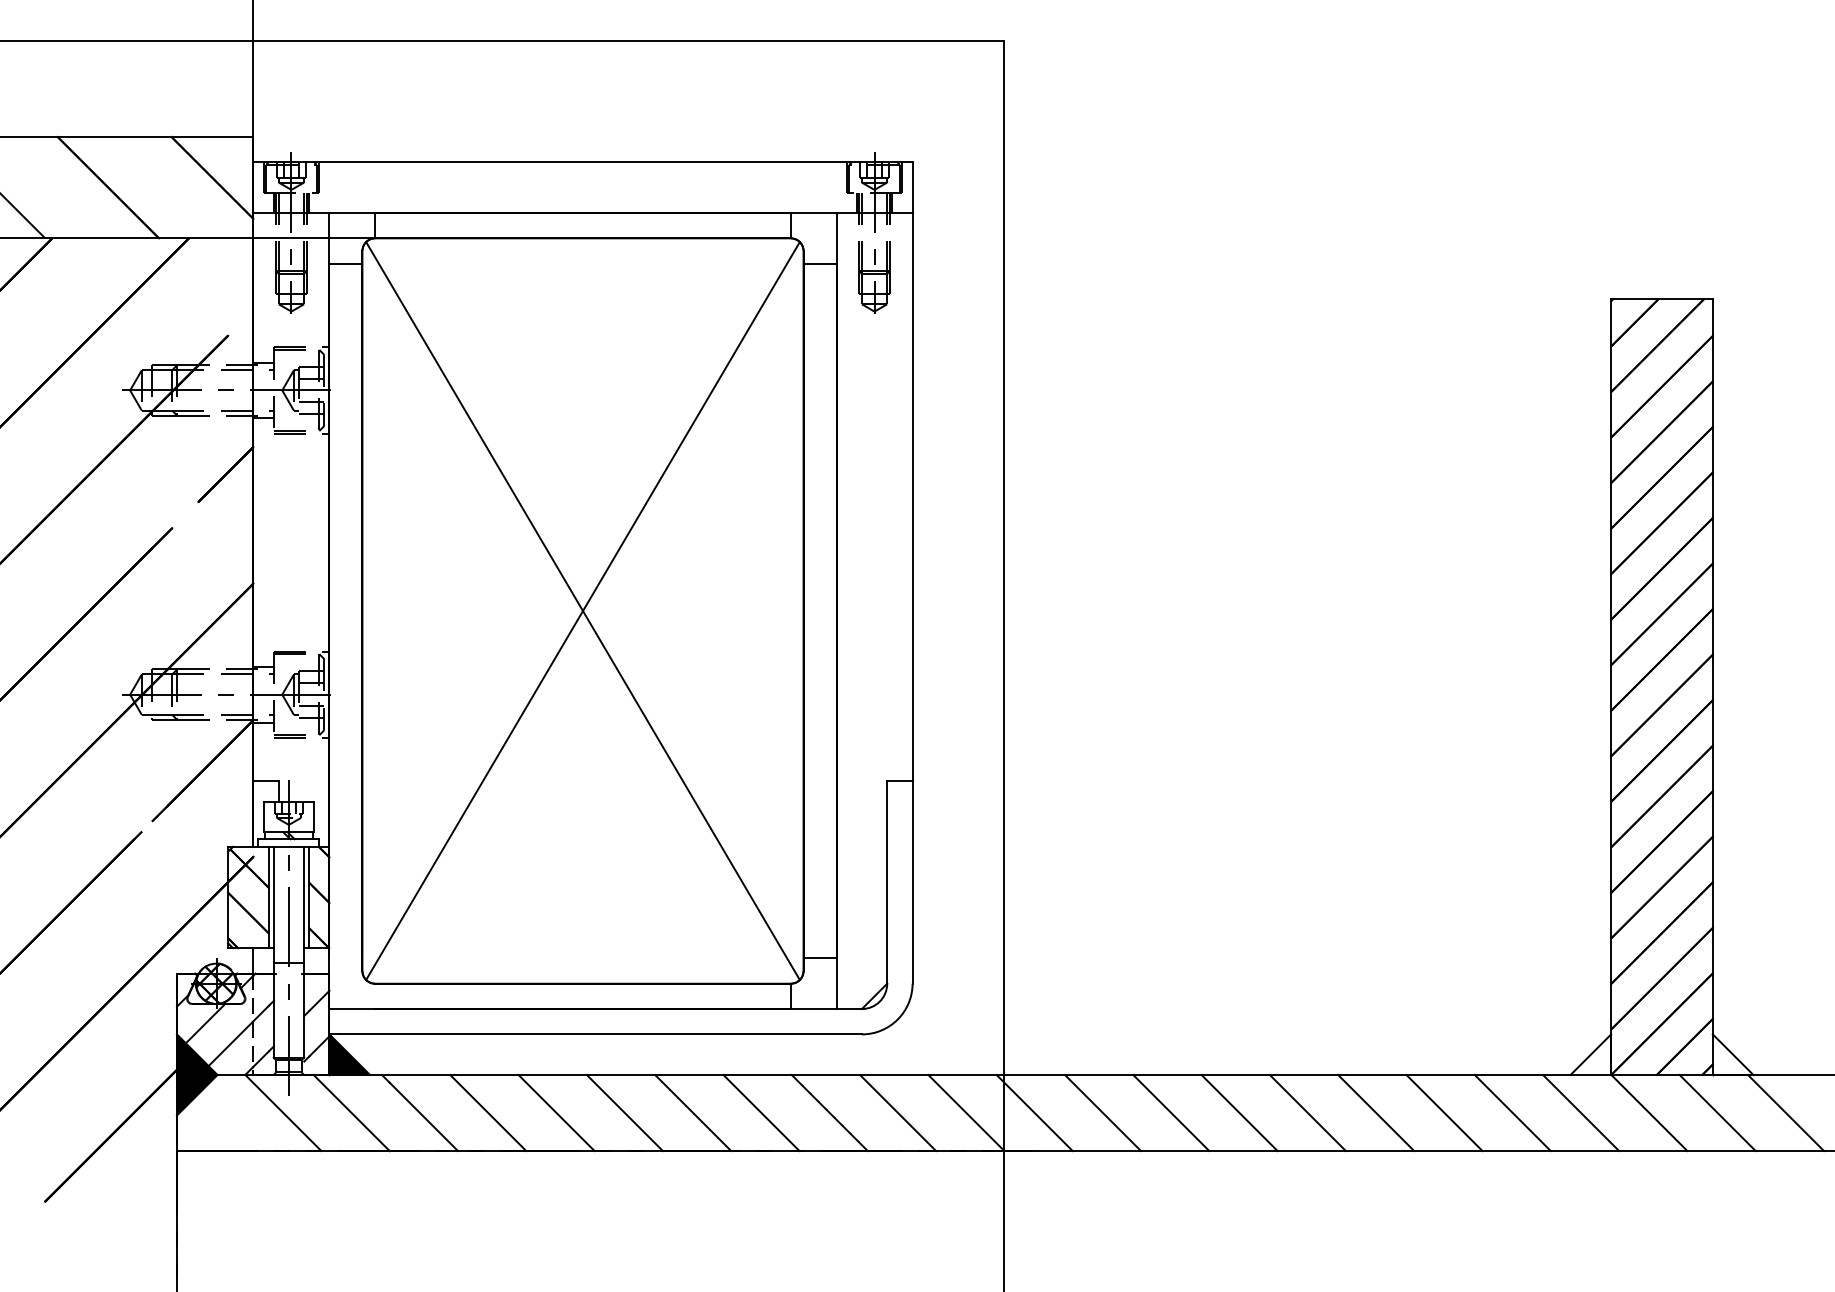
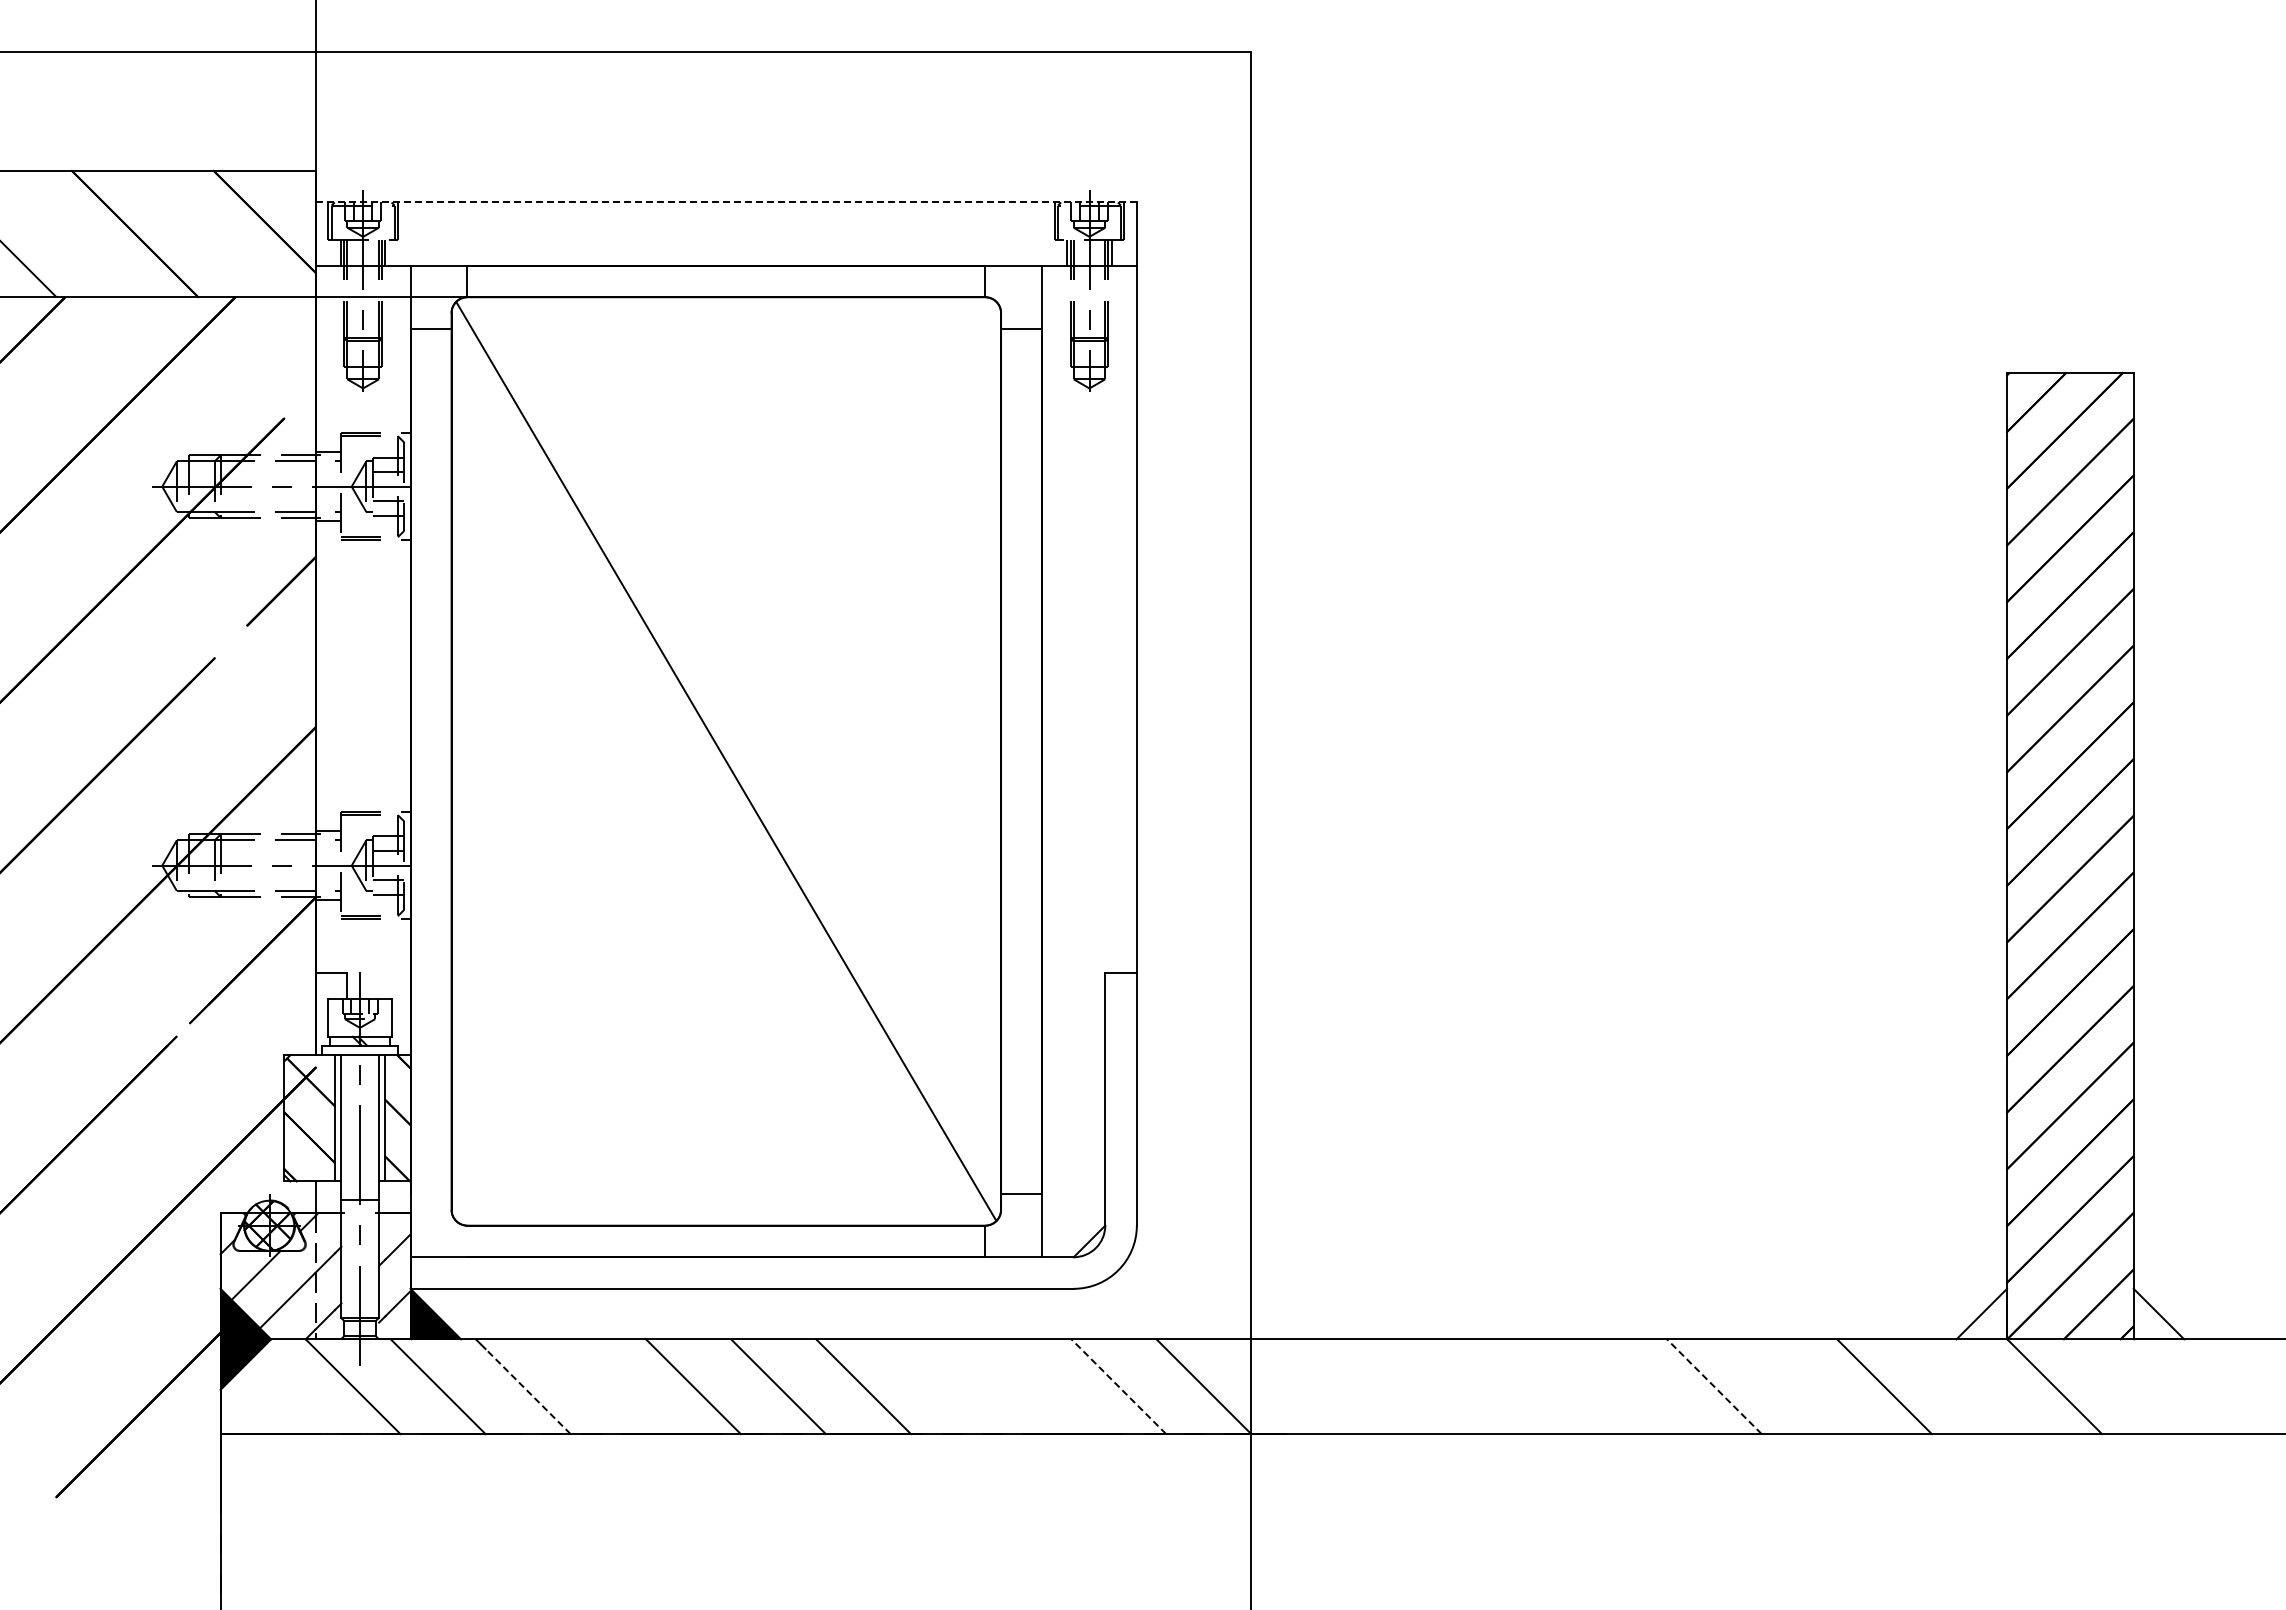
line: (583, 162) -> (726, 202), solid -> dashed
line: (583, 611) -> (726, 761), removed
line: (487, 1112) -> (607, 1386), removed
line: (761, 1112) -> (948, 1386), removed
line: (829, 1112) -> (1033, 1386), removed
line: (897, 1112) -> (1118, 1386), solid -> dashed
line: (1034, 1112) -> (1288, 1386), removed
line: (1102, 1112) -> (1373, 1386), removed
line: (1170, 1112) -> (1458, 1386), removed
line: (1239, 1112) -> (1543, 1386), removed
line: (1307, 1112) -> (1628, 1386), removed
line: (1376, 1112) -> (1714, 1386), solid -> dashed
line: (1444, 1112) -> (1799, 1386), removed
line: (1581, 1112) -> (1969, 1386), removed
line: (1717, 1112) -> (2139, 1386), removed
line: (1785, 1112) -> (2224, 1386), removed
line: (423, 1116) -> (527, 1391), solid -> dashed

